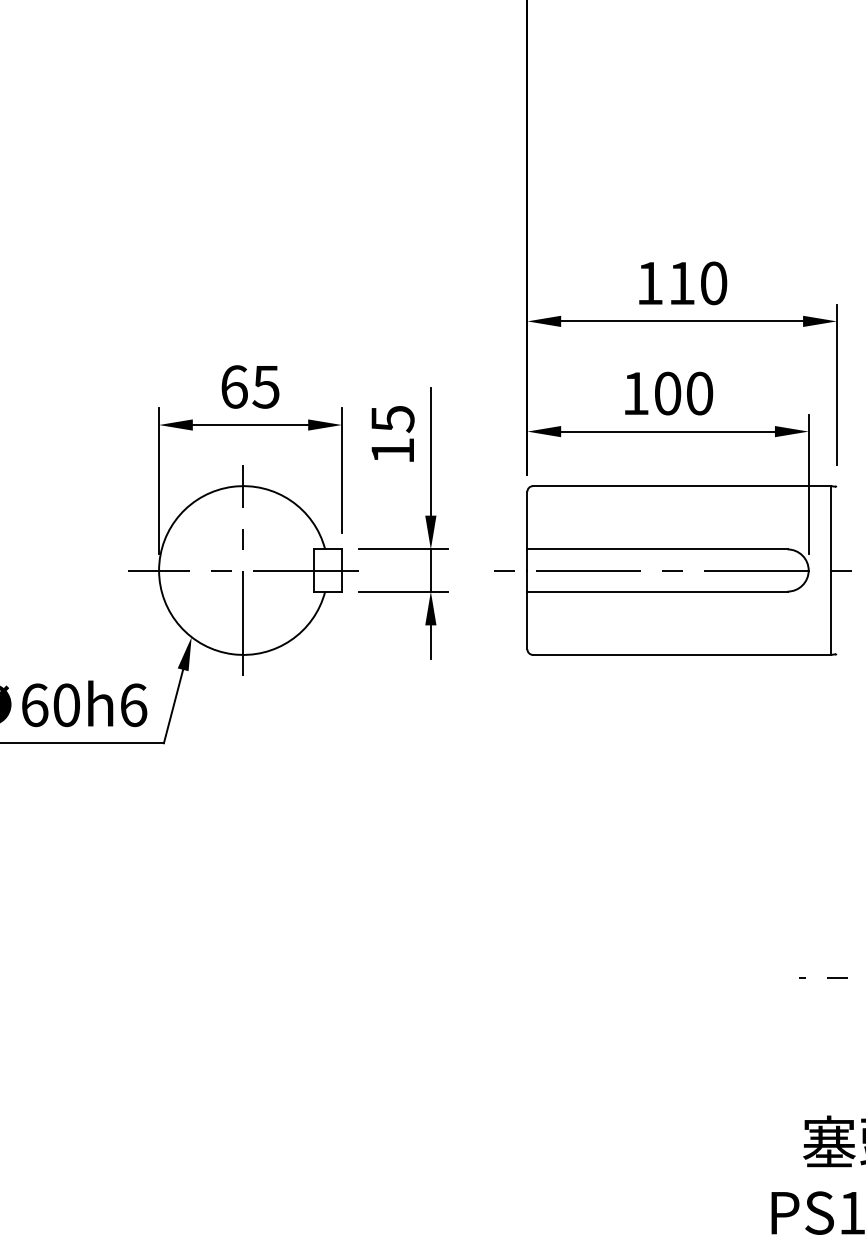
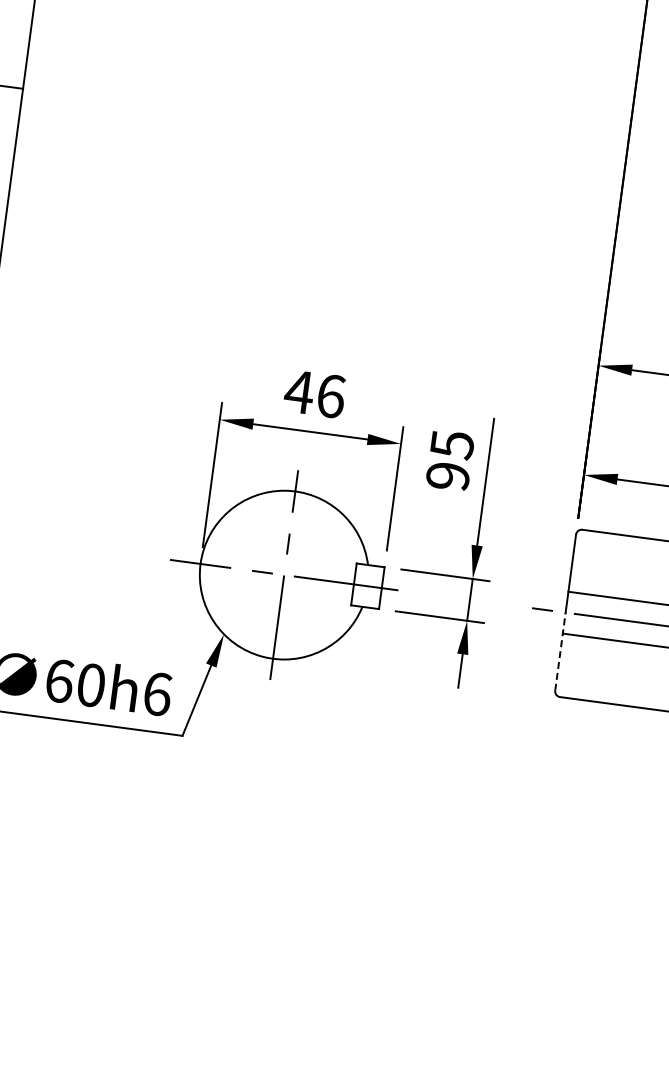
text: (249, 386) -> (314, 393), 65 -> 46
text: (392, 451) -> (447, 476), 15 -> 95
line: (527, 609) -> (560, 651), solid -> dashed

